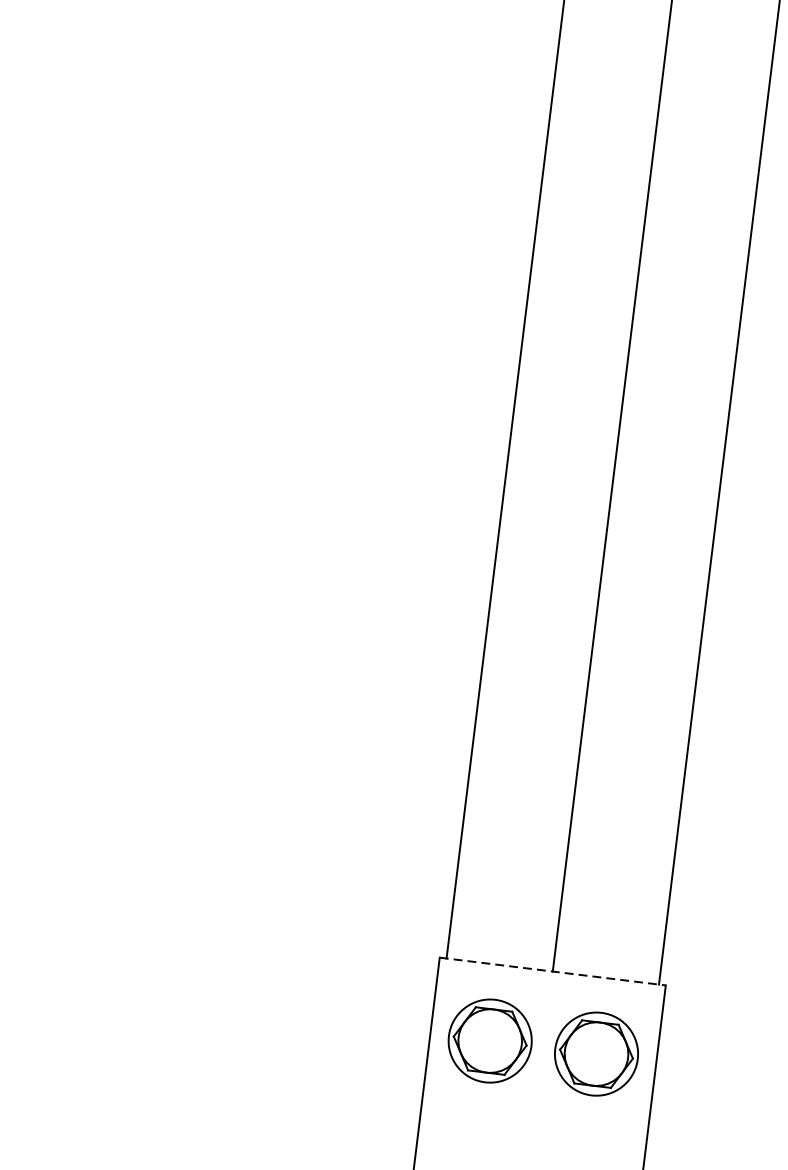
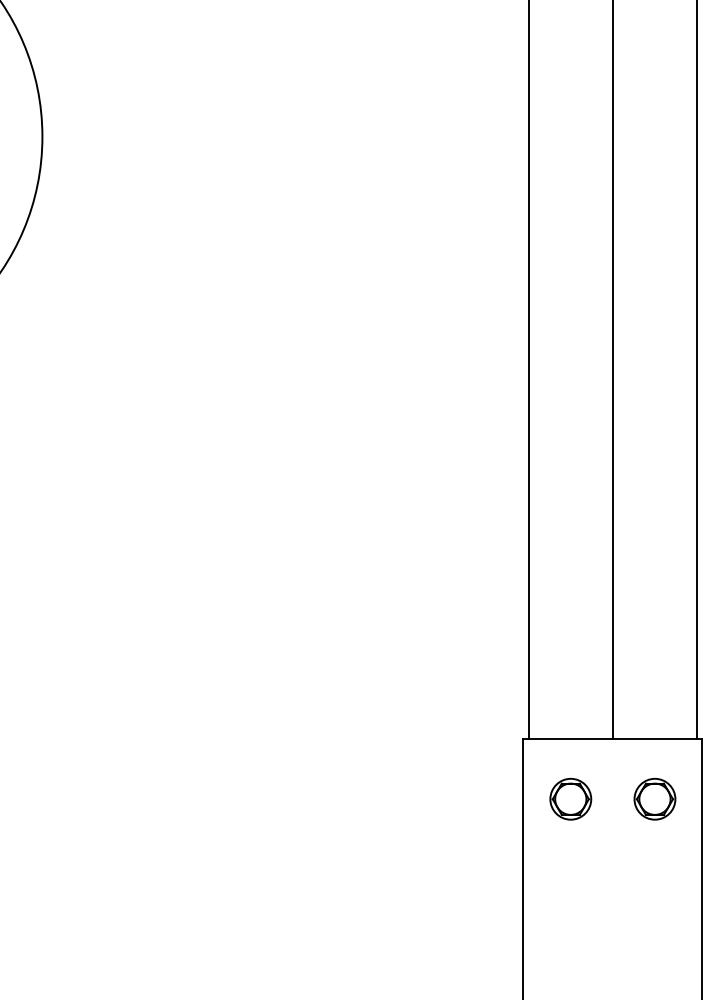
line: (552, 971) -> (612, 739), dashed -> solid
part: (490, 1039) -> (570, 798), size x0.62
part: (596, 1052) -> (654, 798), size x0.62

